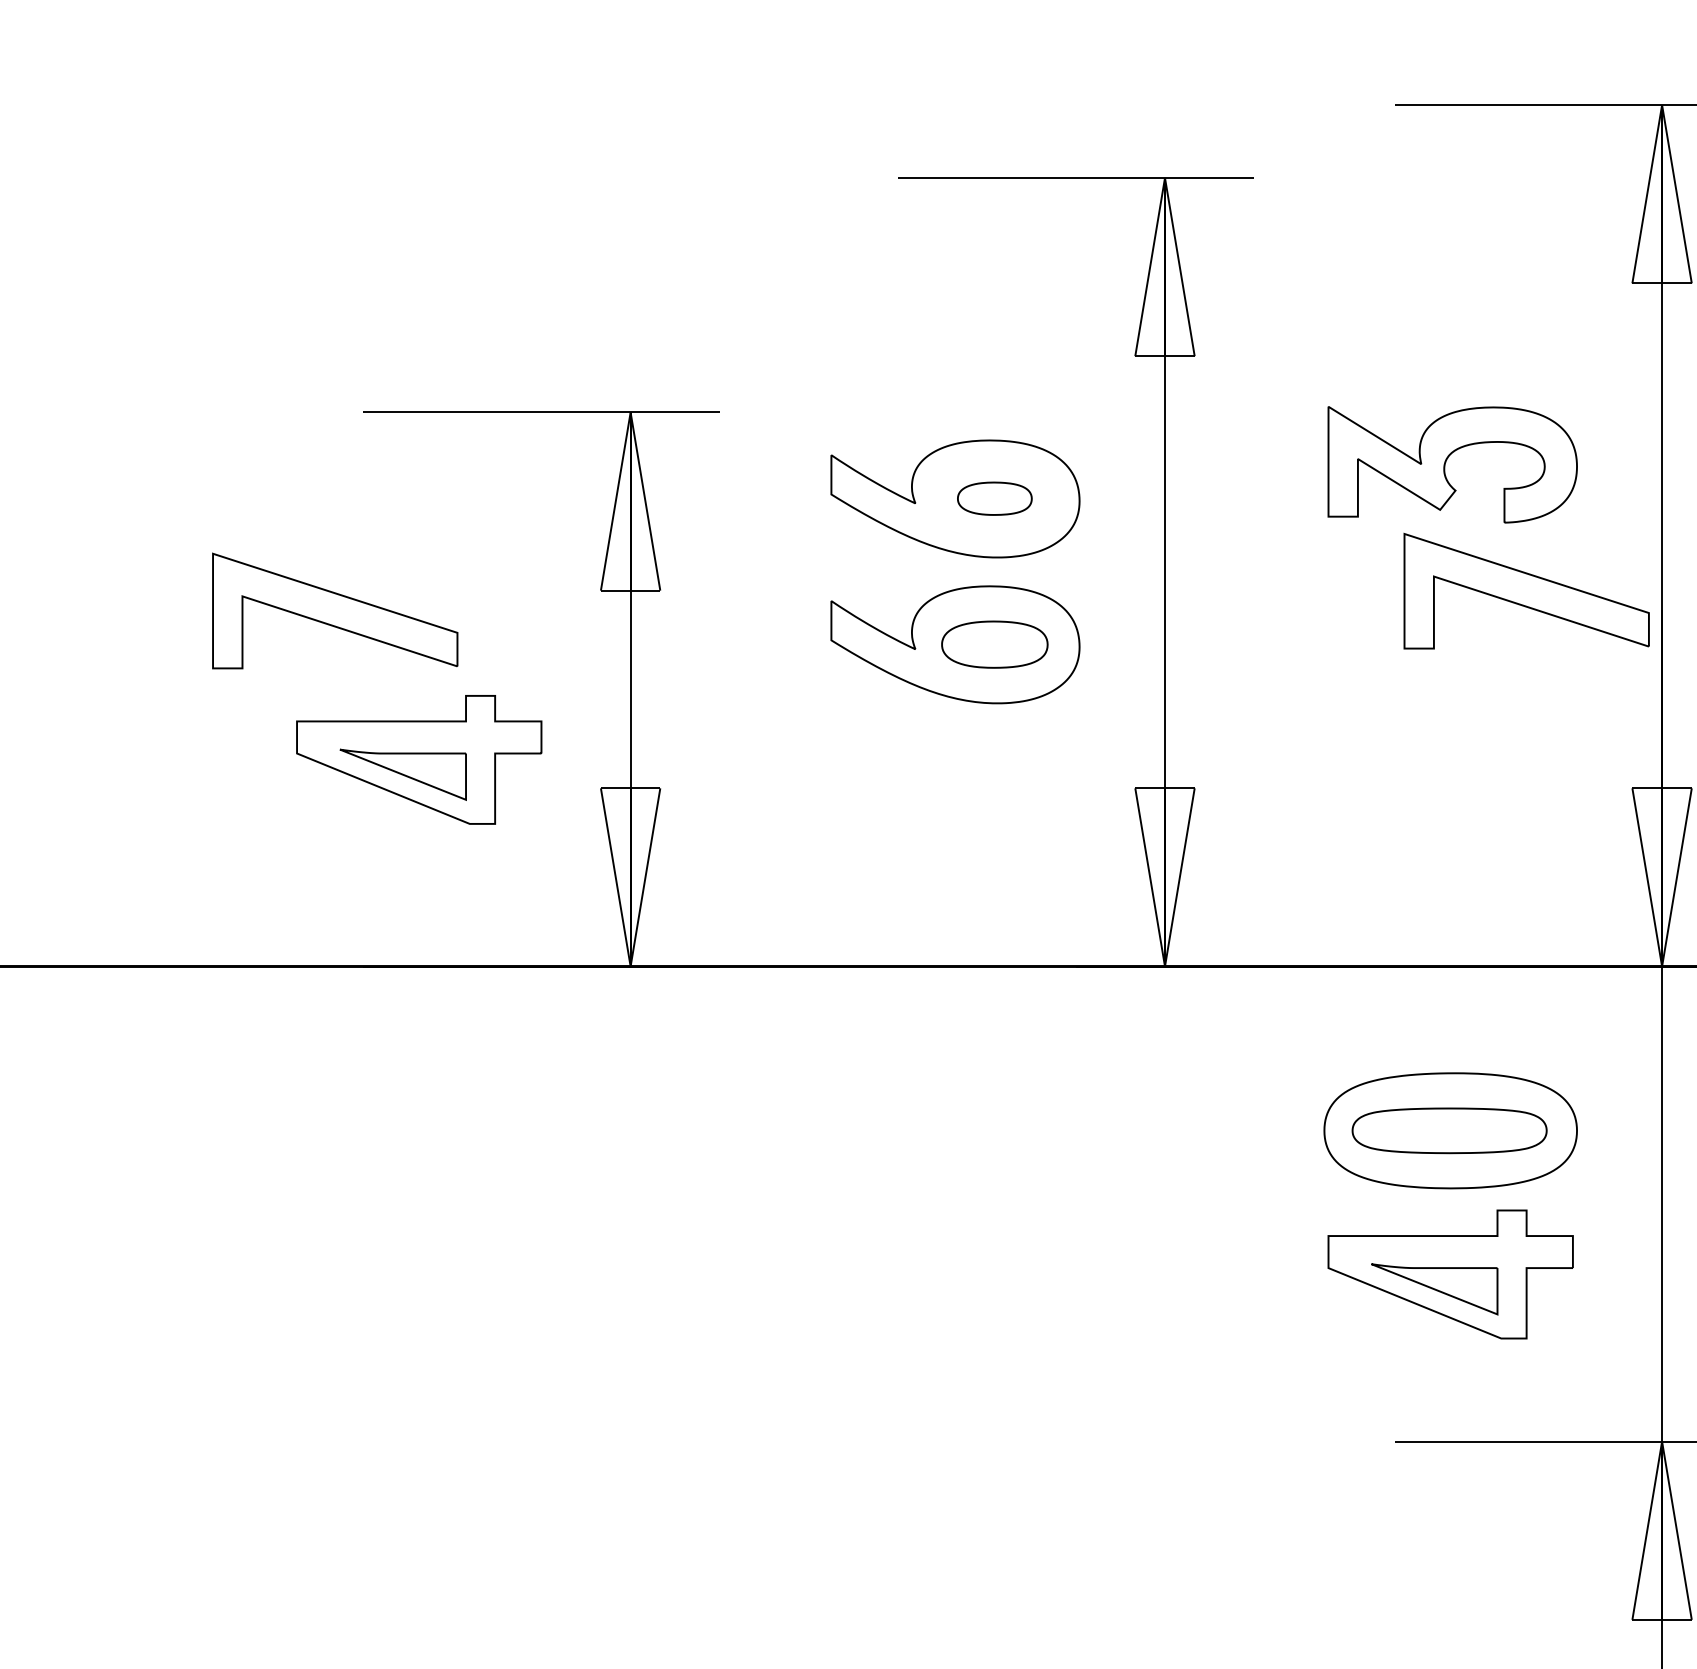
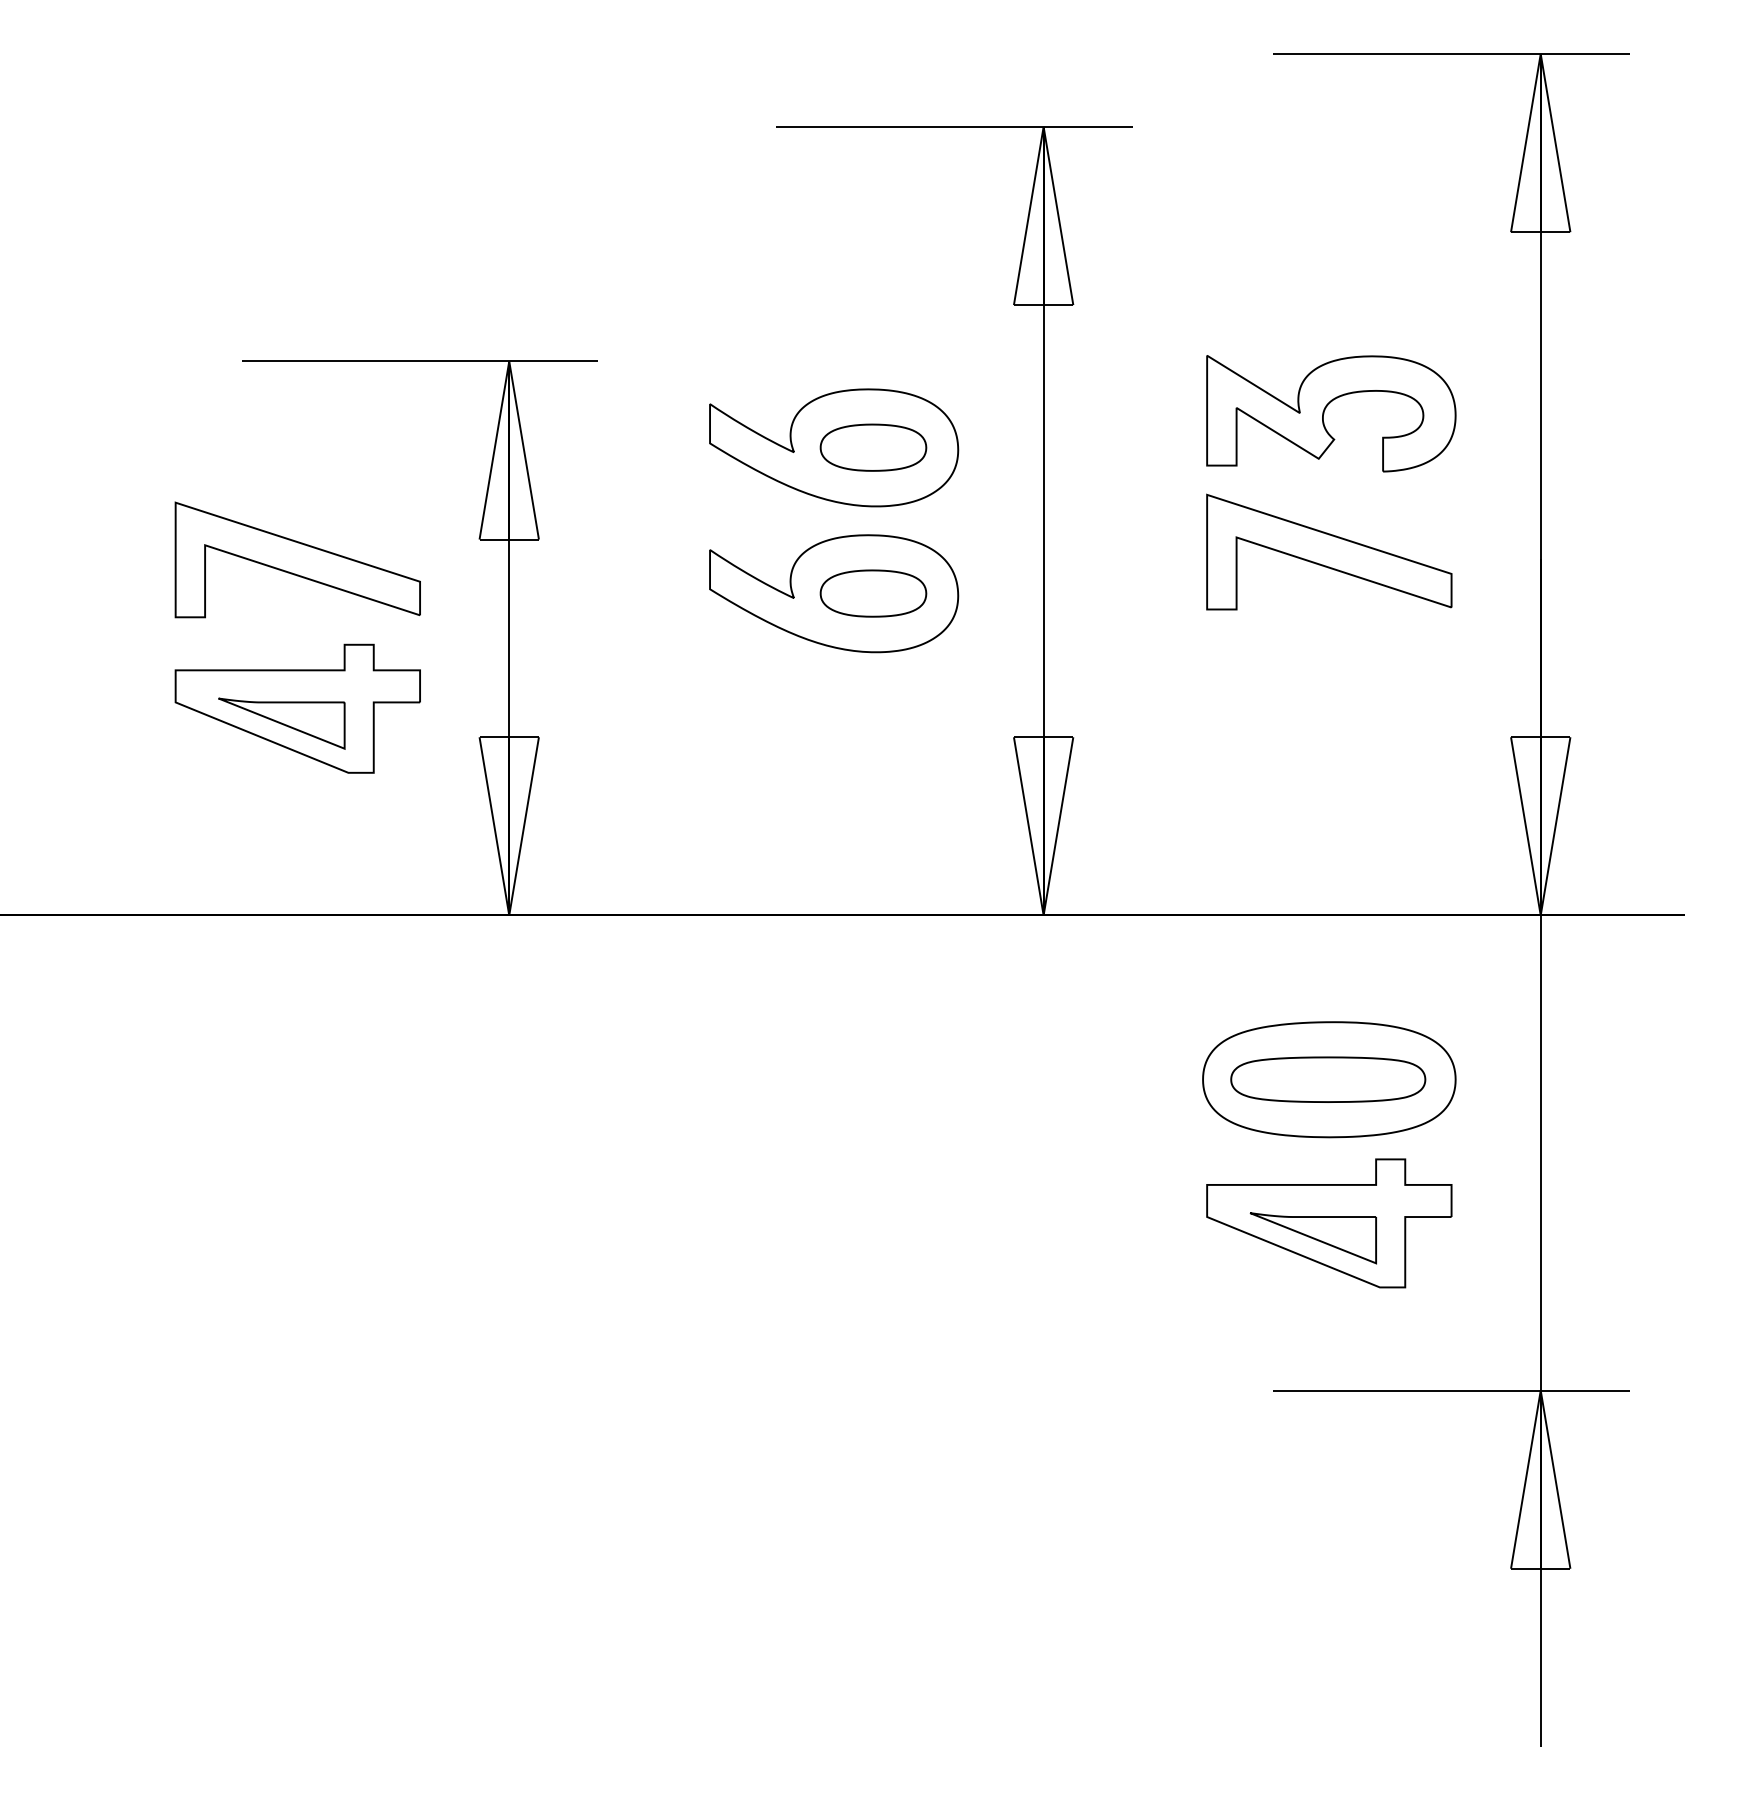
part: (994, 498) -> (873, 447), size x1.43
part: (1526, 590) -> (1329, 551), moved
part: (334, 610) -> (297, 559), moved

